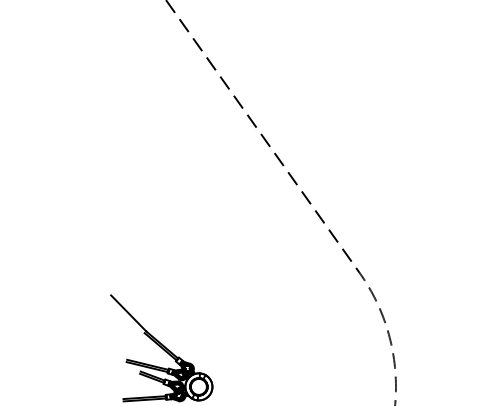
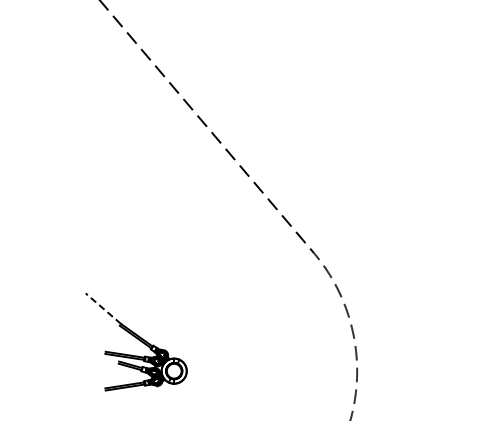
line: (128, 313) -> (103, 308), solid -> dashed

